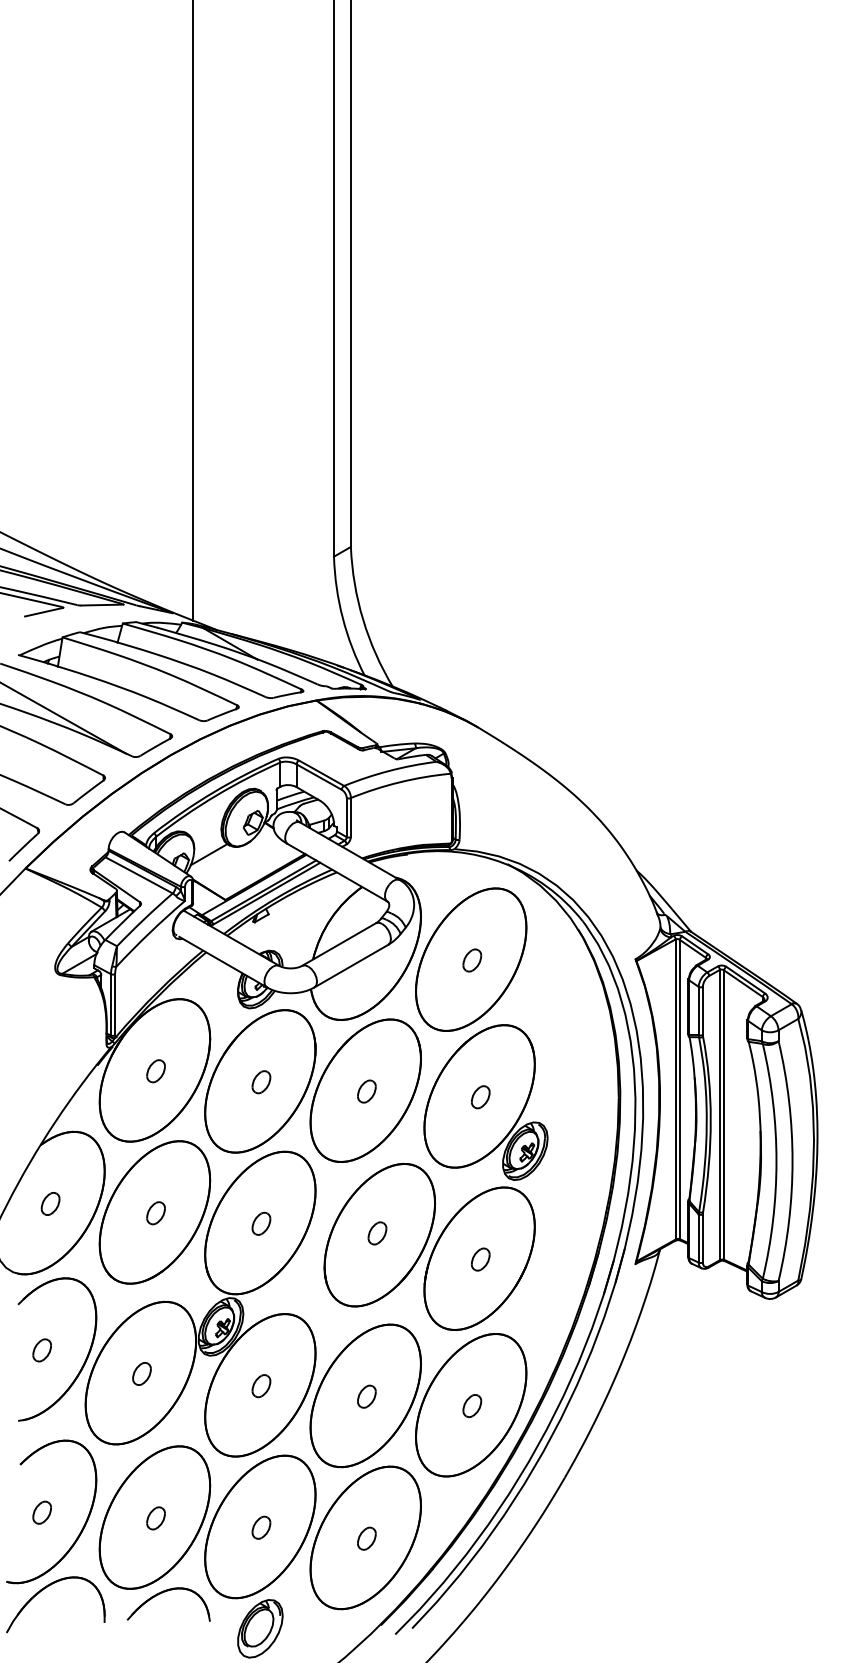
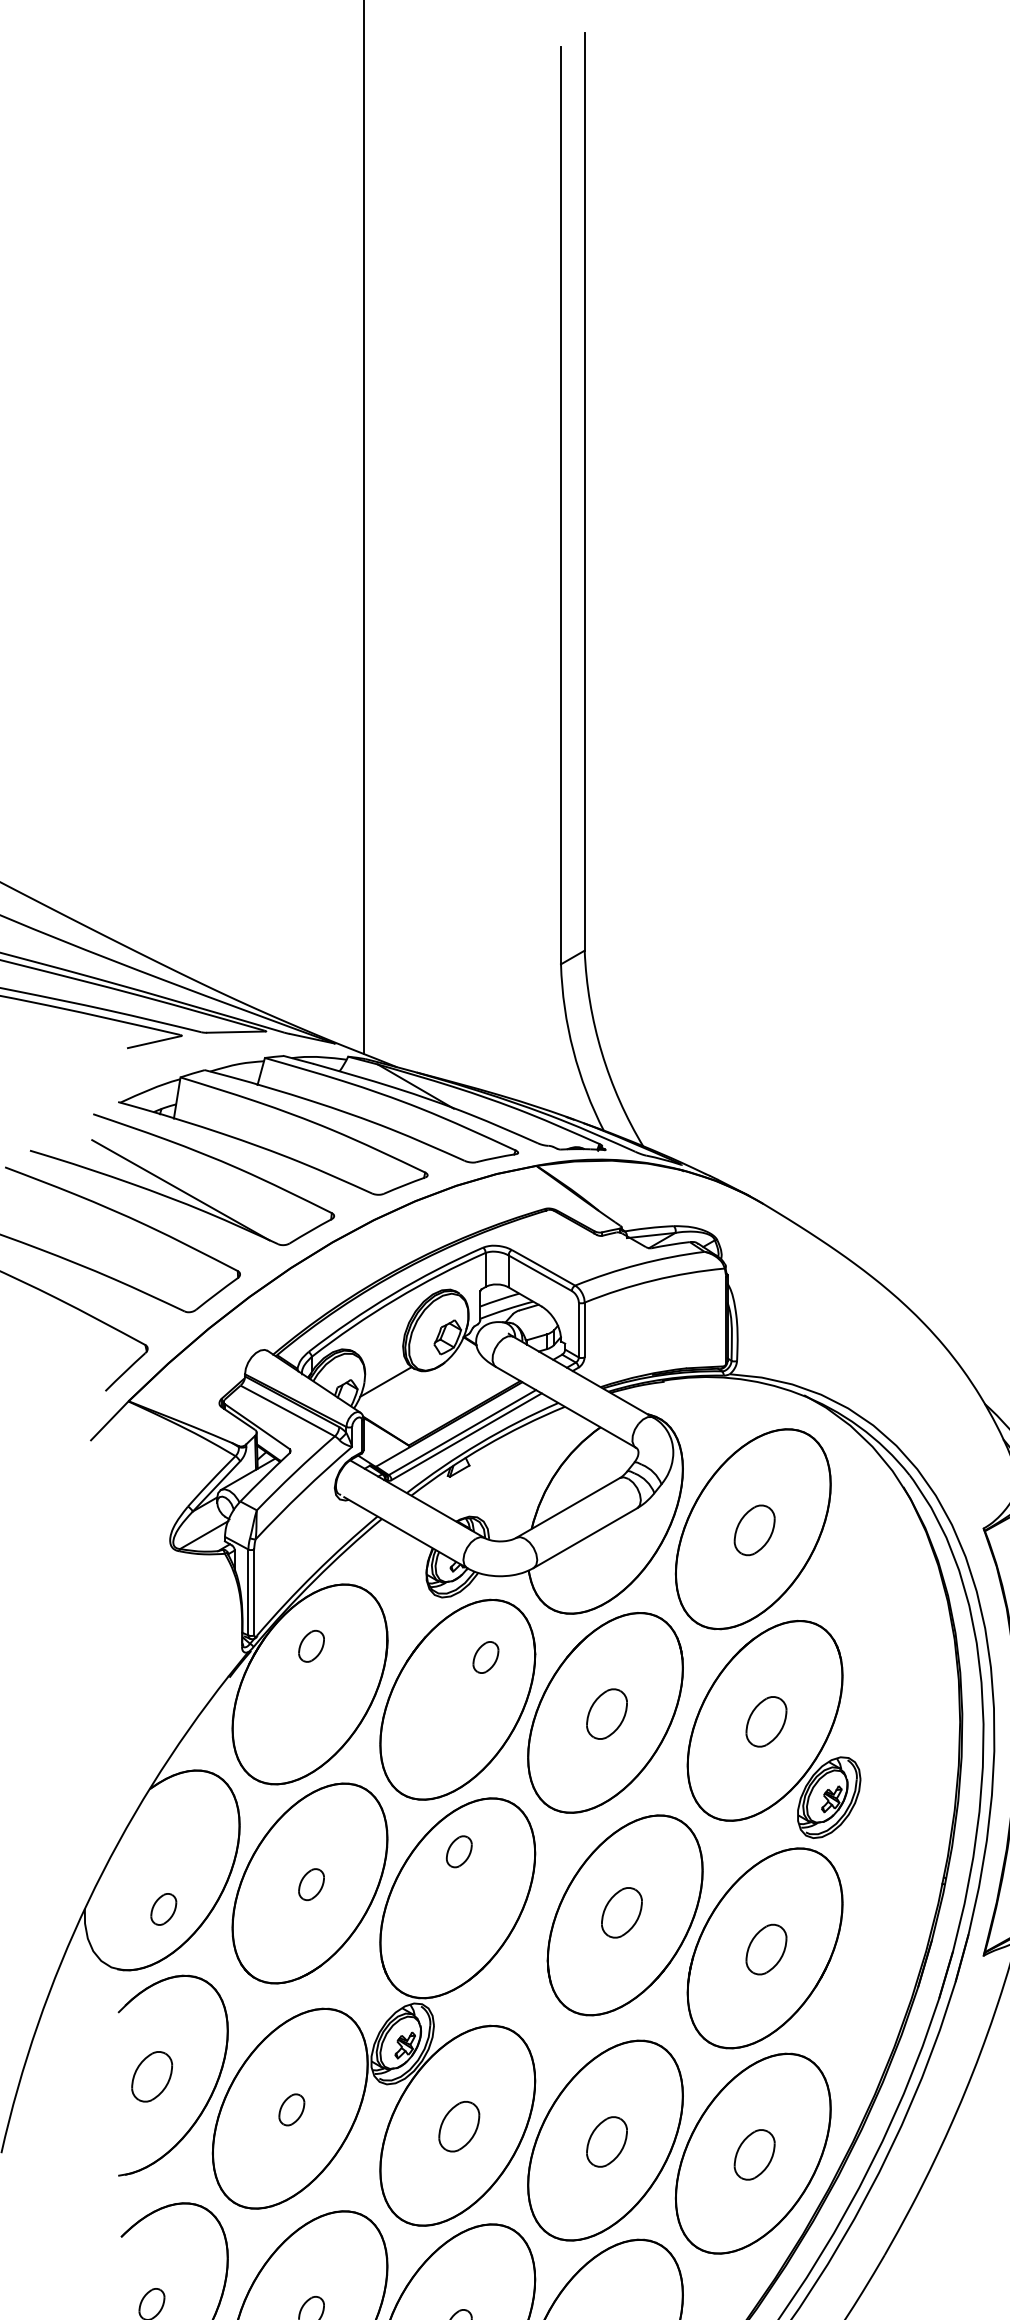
part: (472, 960) -> (755, 1530), size x1.6
part: (155, 1071) -> (310, 1646), moved
part: (261, 1082) -> (485, 1657), moved
part: (366, 1091) -> (606, 1713), size x1.6
part: (480, 1097) -> (766, 1722), size x1.6
part: (50, 1203) -> (163, 1908), moved
part: (261, 1223) -> (459, 1851), moved
part: (377, 1233) -> (621, 1912), size x1.6
part: (480, 1259) -> (766, 1949), size x1.6
part: (41, 1350) -> (150, 2076), size x1.6
part: (261, 1386) -> (459, 2127), size x1.6
part: (366, 1396) -> (606, 2141), size x1.6
part: (472, 1405) -> (755, 2154), size x1.6

